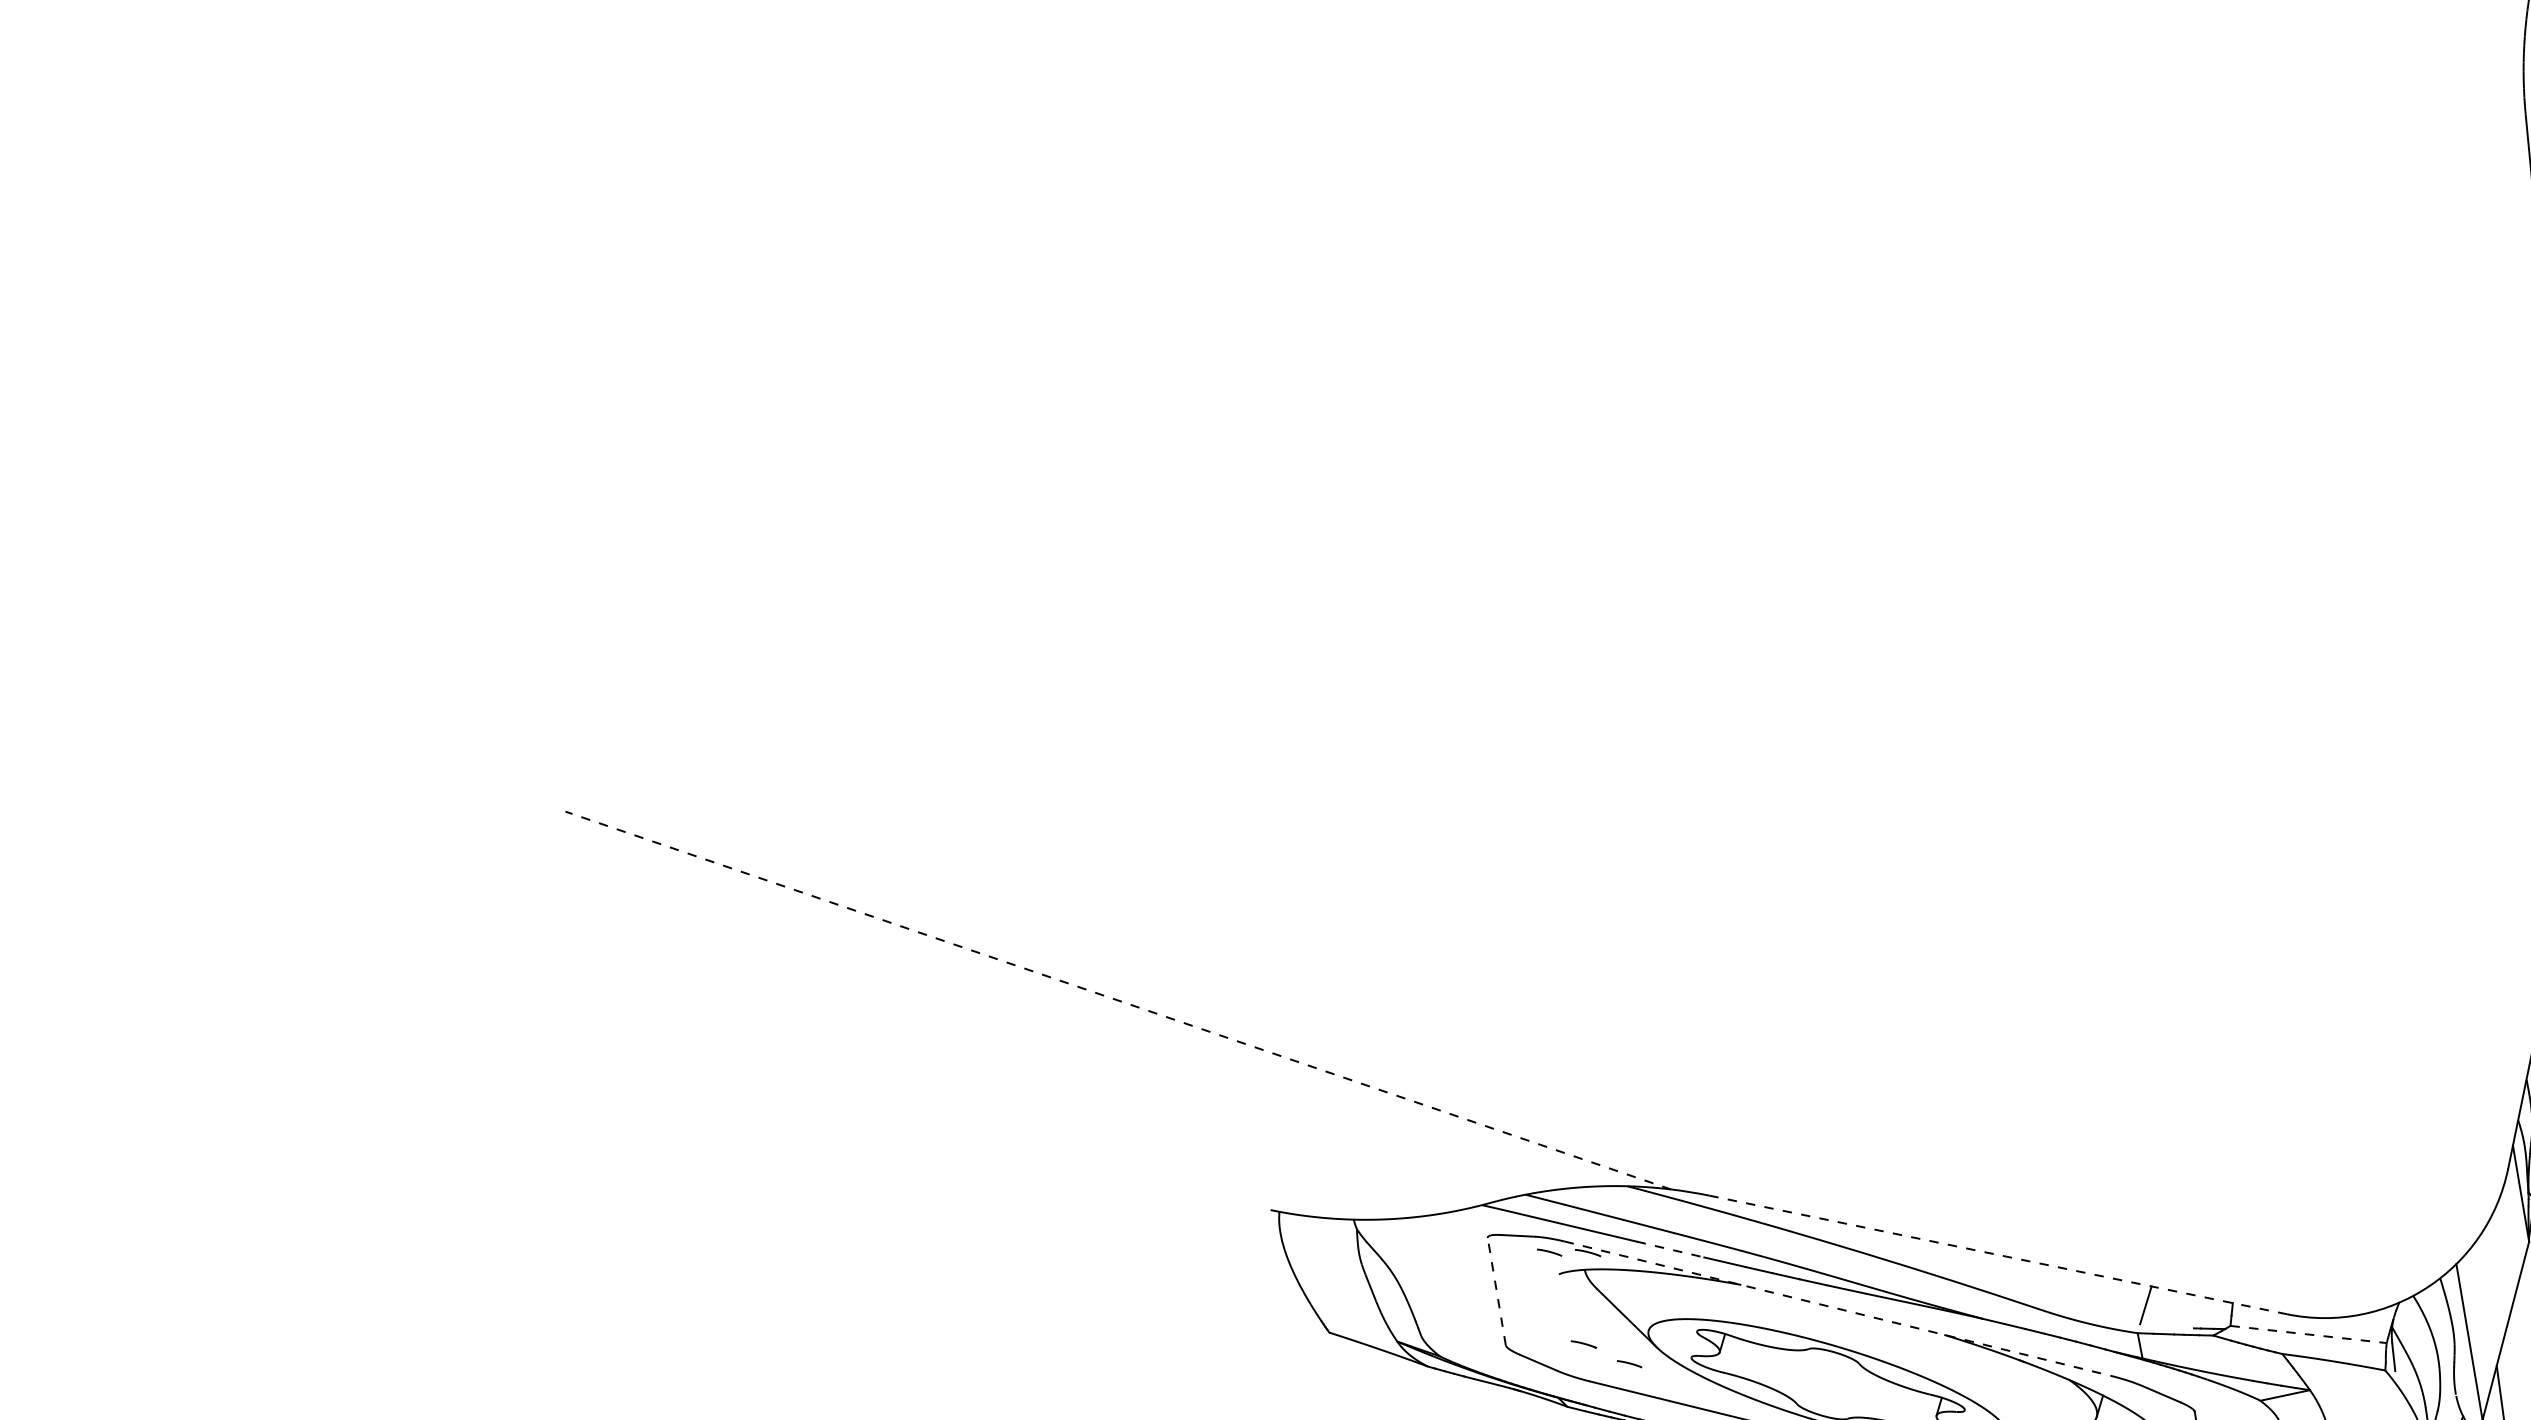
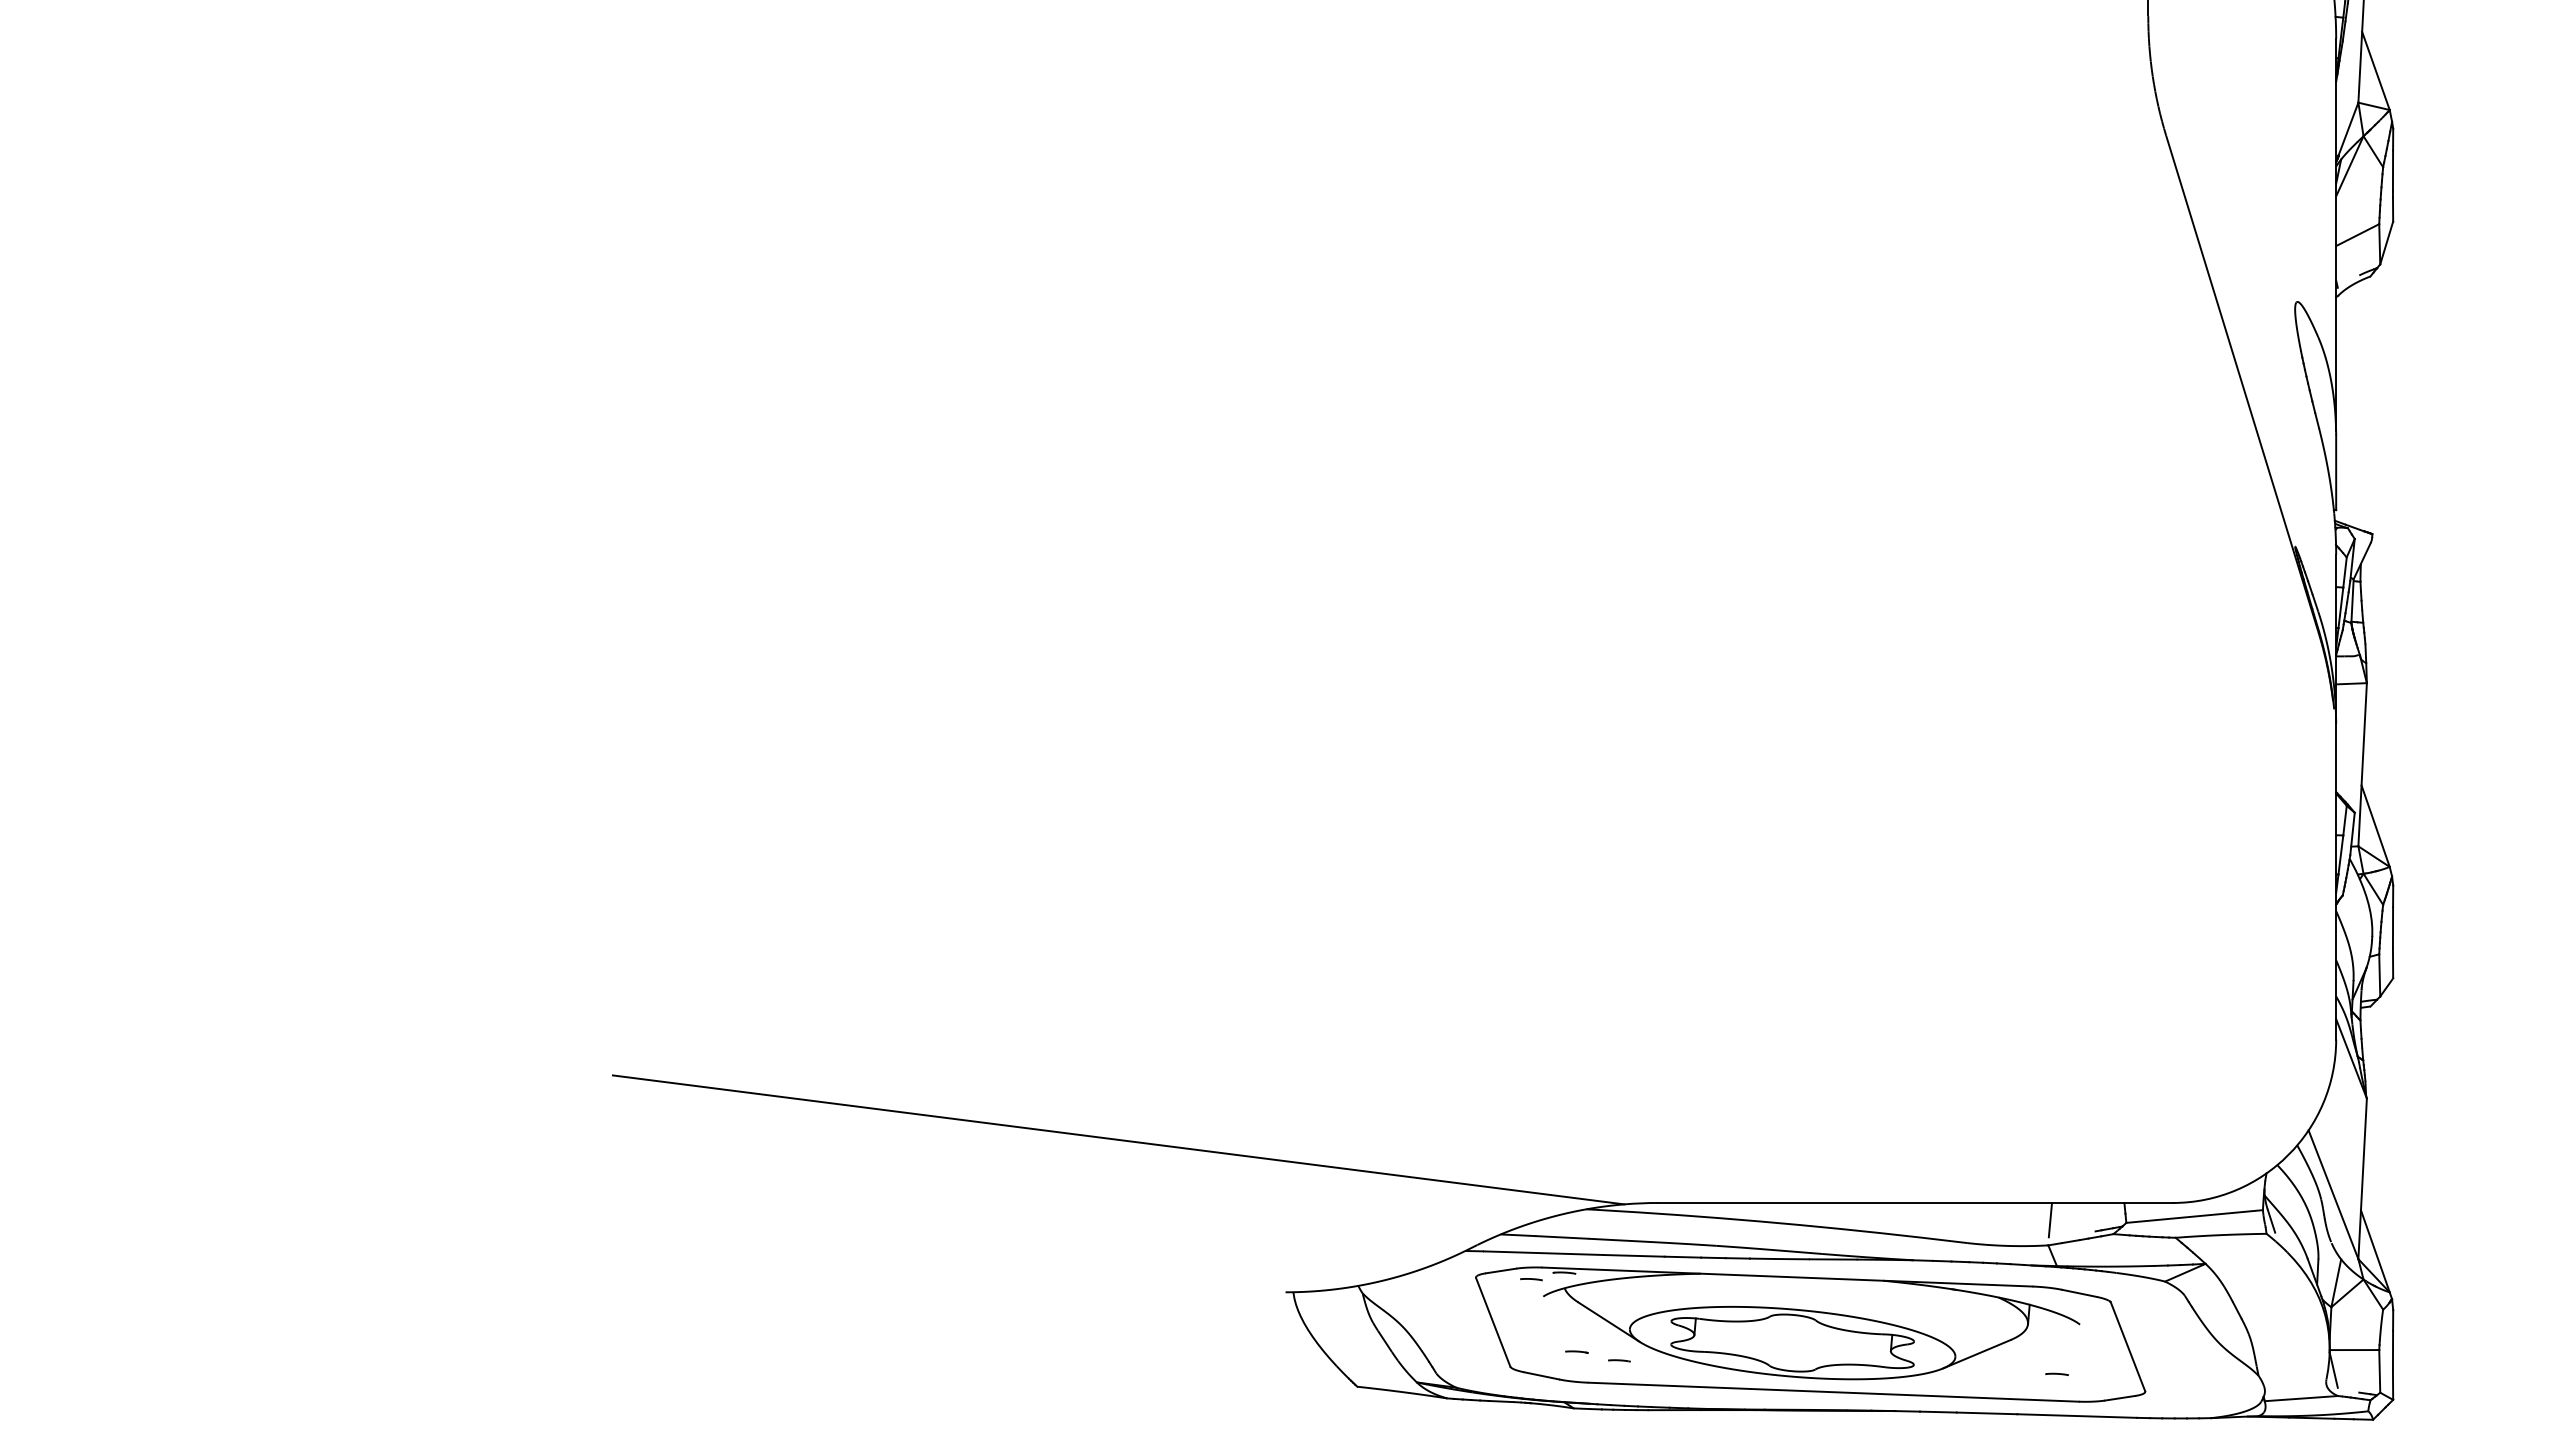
line: (1118, 1000) -> (1118, 1139), dashed -> solid
line: (1670, 1249) -> (1634, 1255), dashed -> solid
line: (1997, 1254) -> (1914, 1202), dashed -> solid
line: (1497, 1290) -> (1493, 1321), dashed -> solid
line: (1837, 1309) -> (1787, 1277), dashed -> solid
line: (2308, 1334) -> (2194, 1216), dashed -> solid

